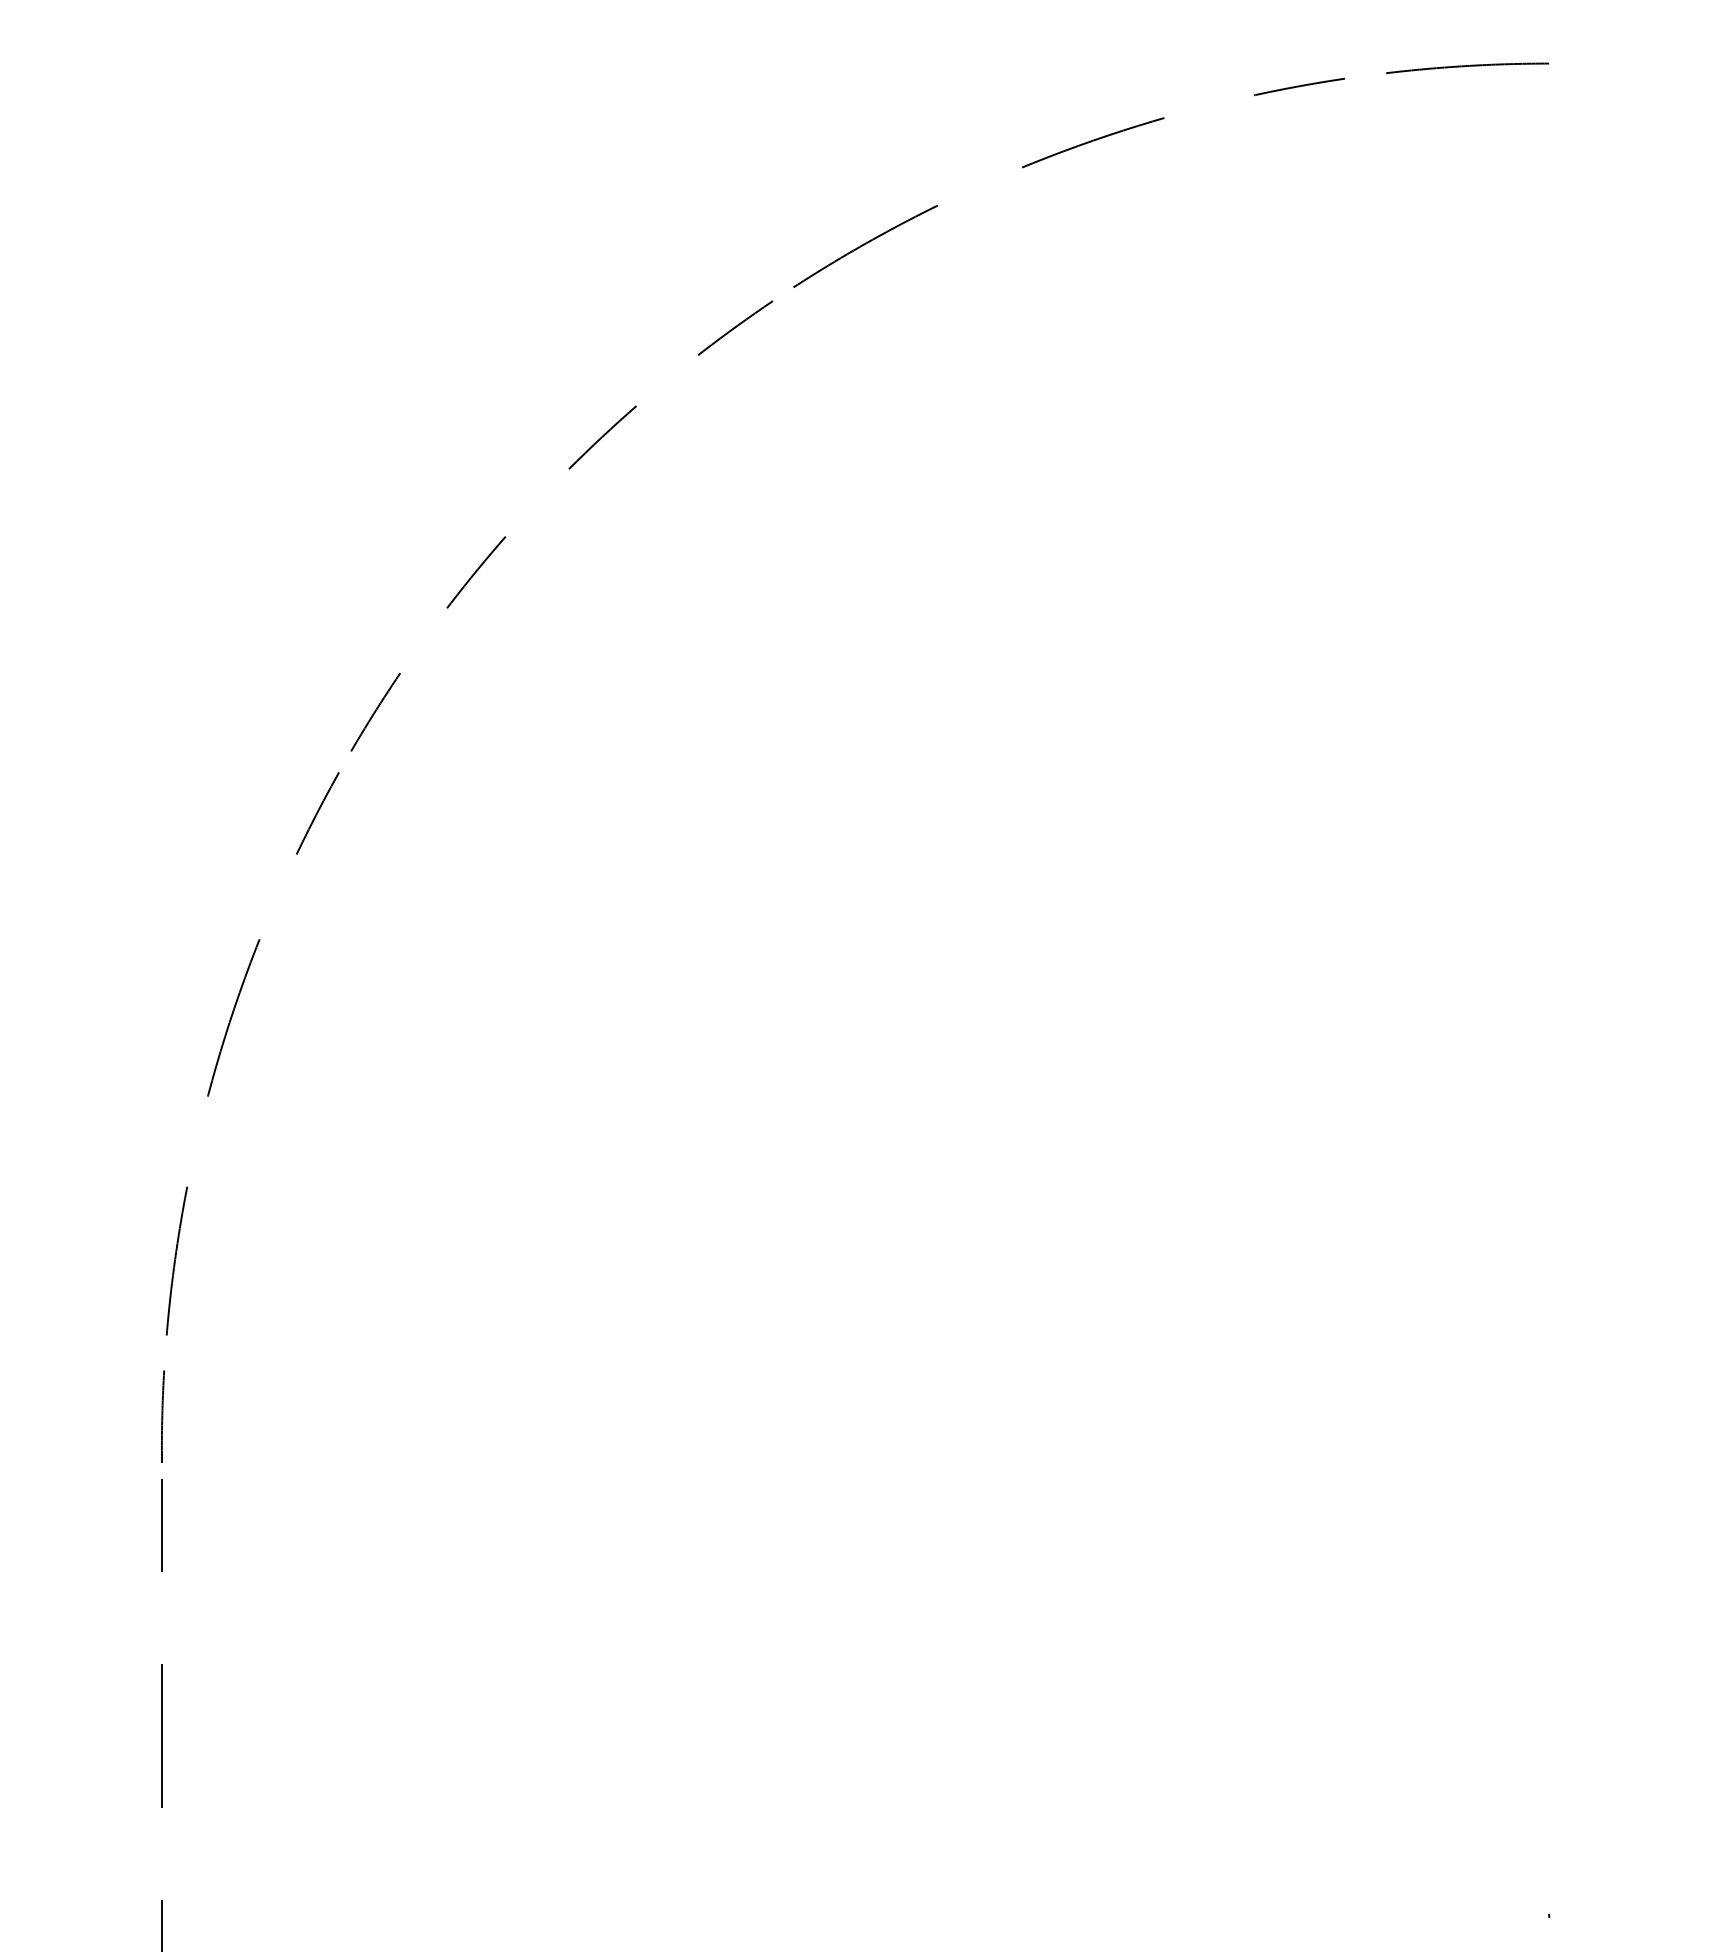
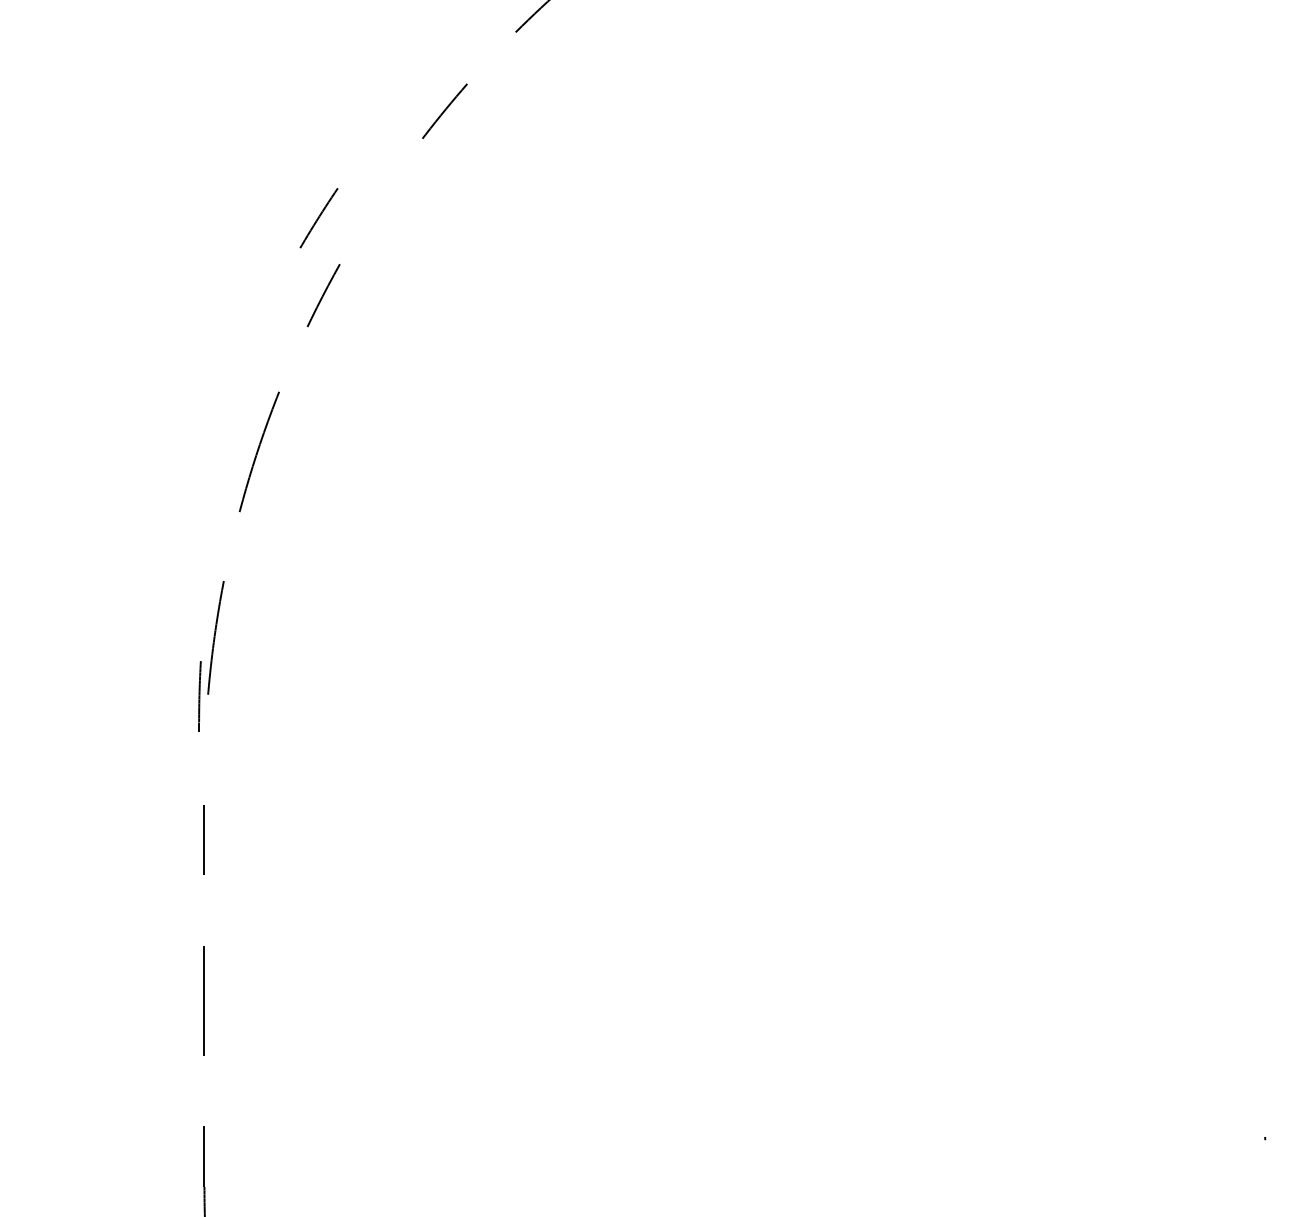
line: (375, 711) -> (318, 217), moved
line: (162, 1416) -> (199, 696), moved

